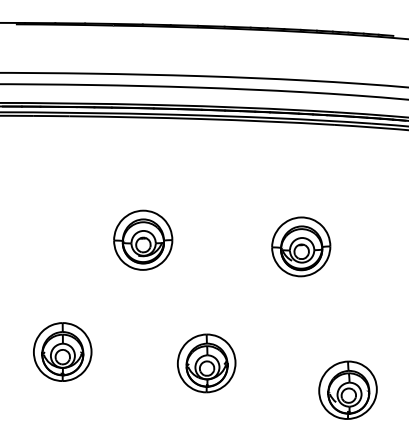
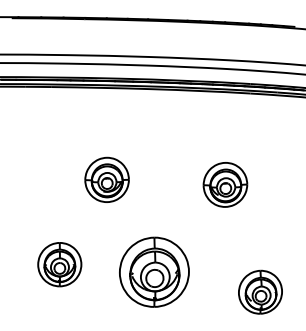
part: (62, 351) -> (59, 264), moved
part: (206, 362) -> (154, 271), size x1.6

